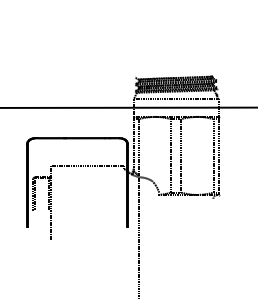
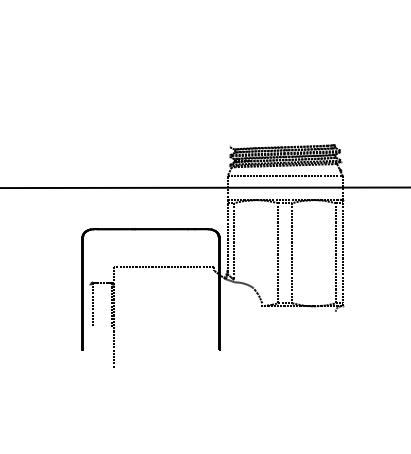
line: (33, 195) -> (90, 306), removed
line: (138, 238) -> (234, 365), removed

